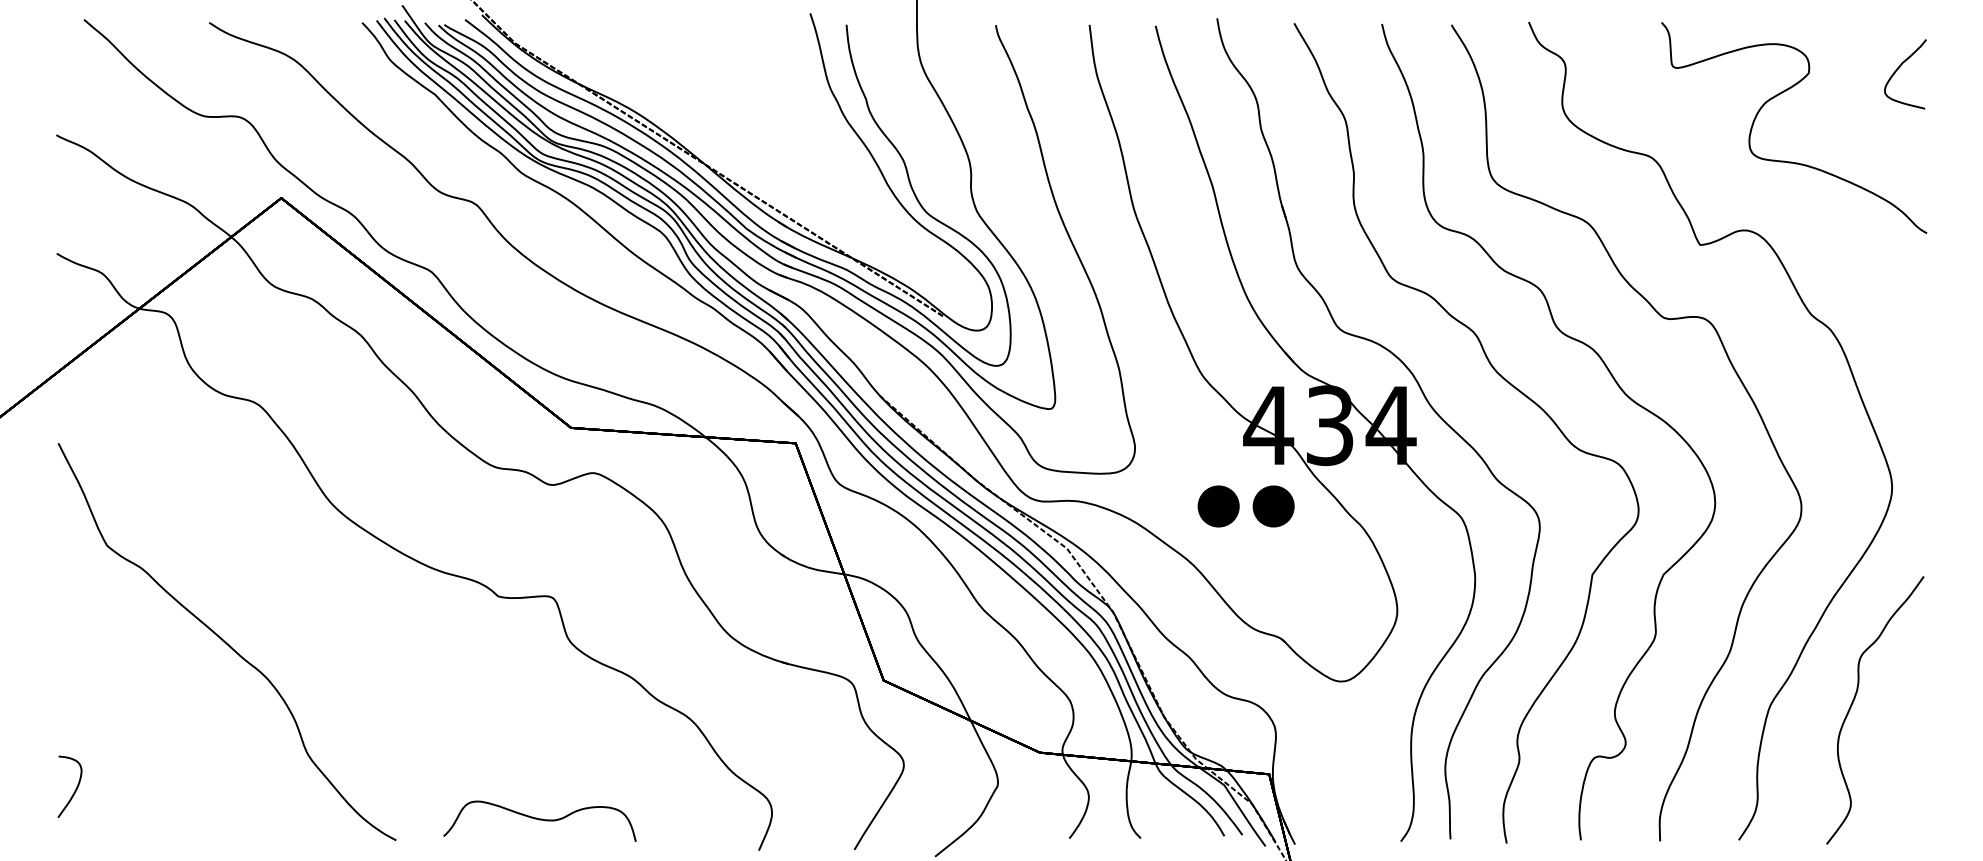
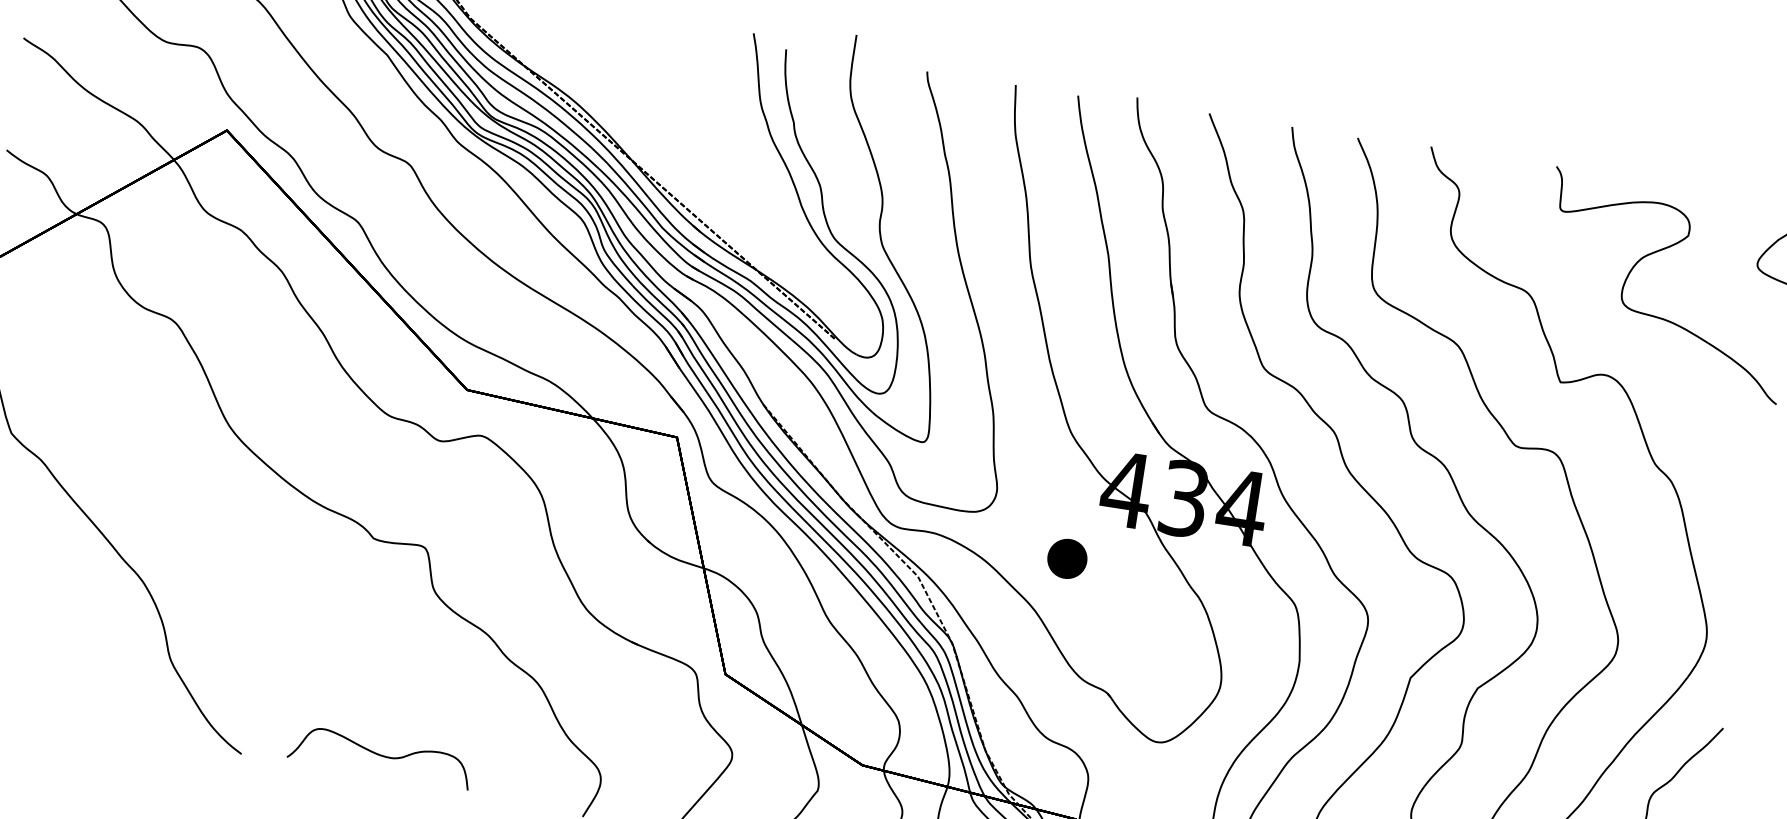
part: (1273, 506) -> (1119, 566), removed

